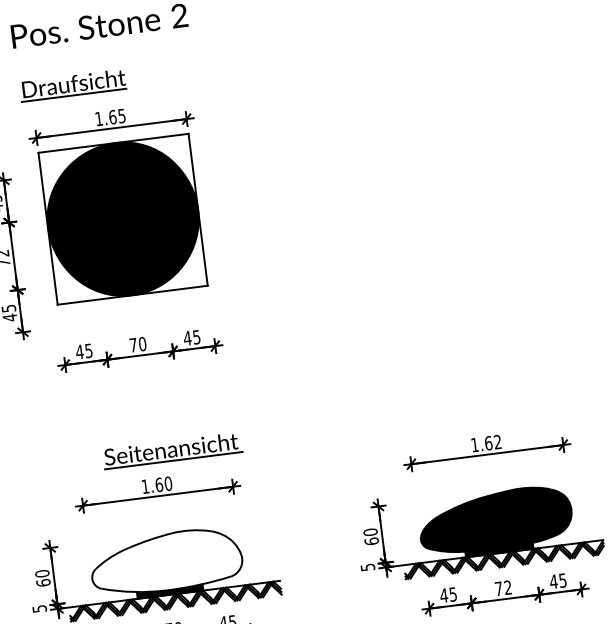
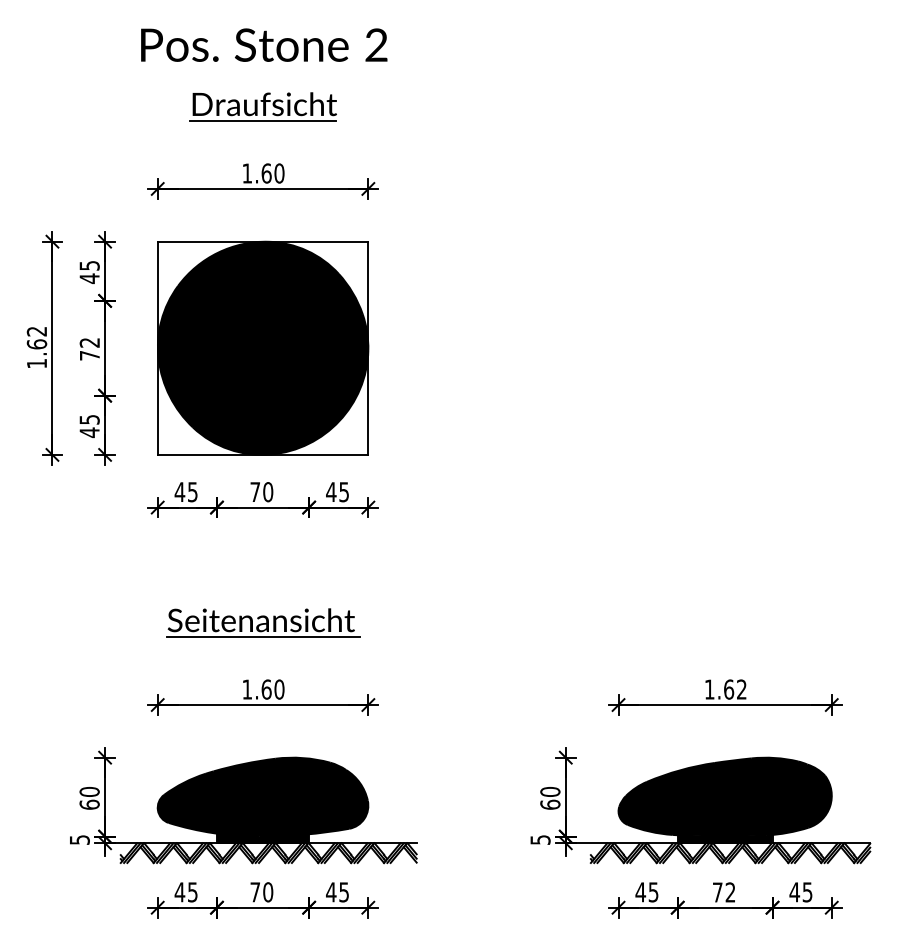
part: (72, 85) -> (262, 106), moved
text: (121, 116) -> (279, 173), 1.65 -> 1.60
part: (123, 218) -> (263, 347), moved
part: (172, 450) -> (263, 622), moved
fill: (165, 561) -> (262, 796), added

